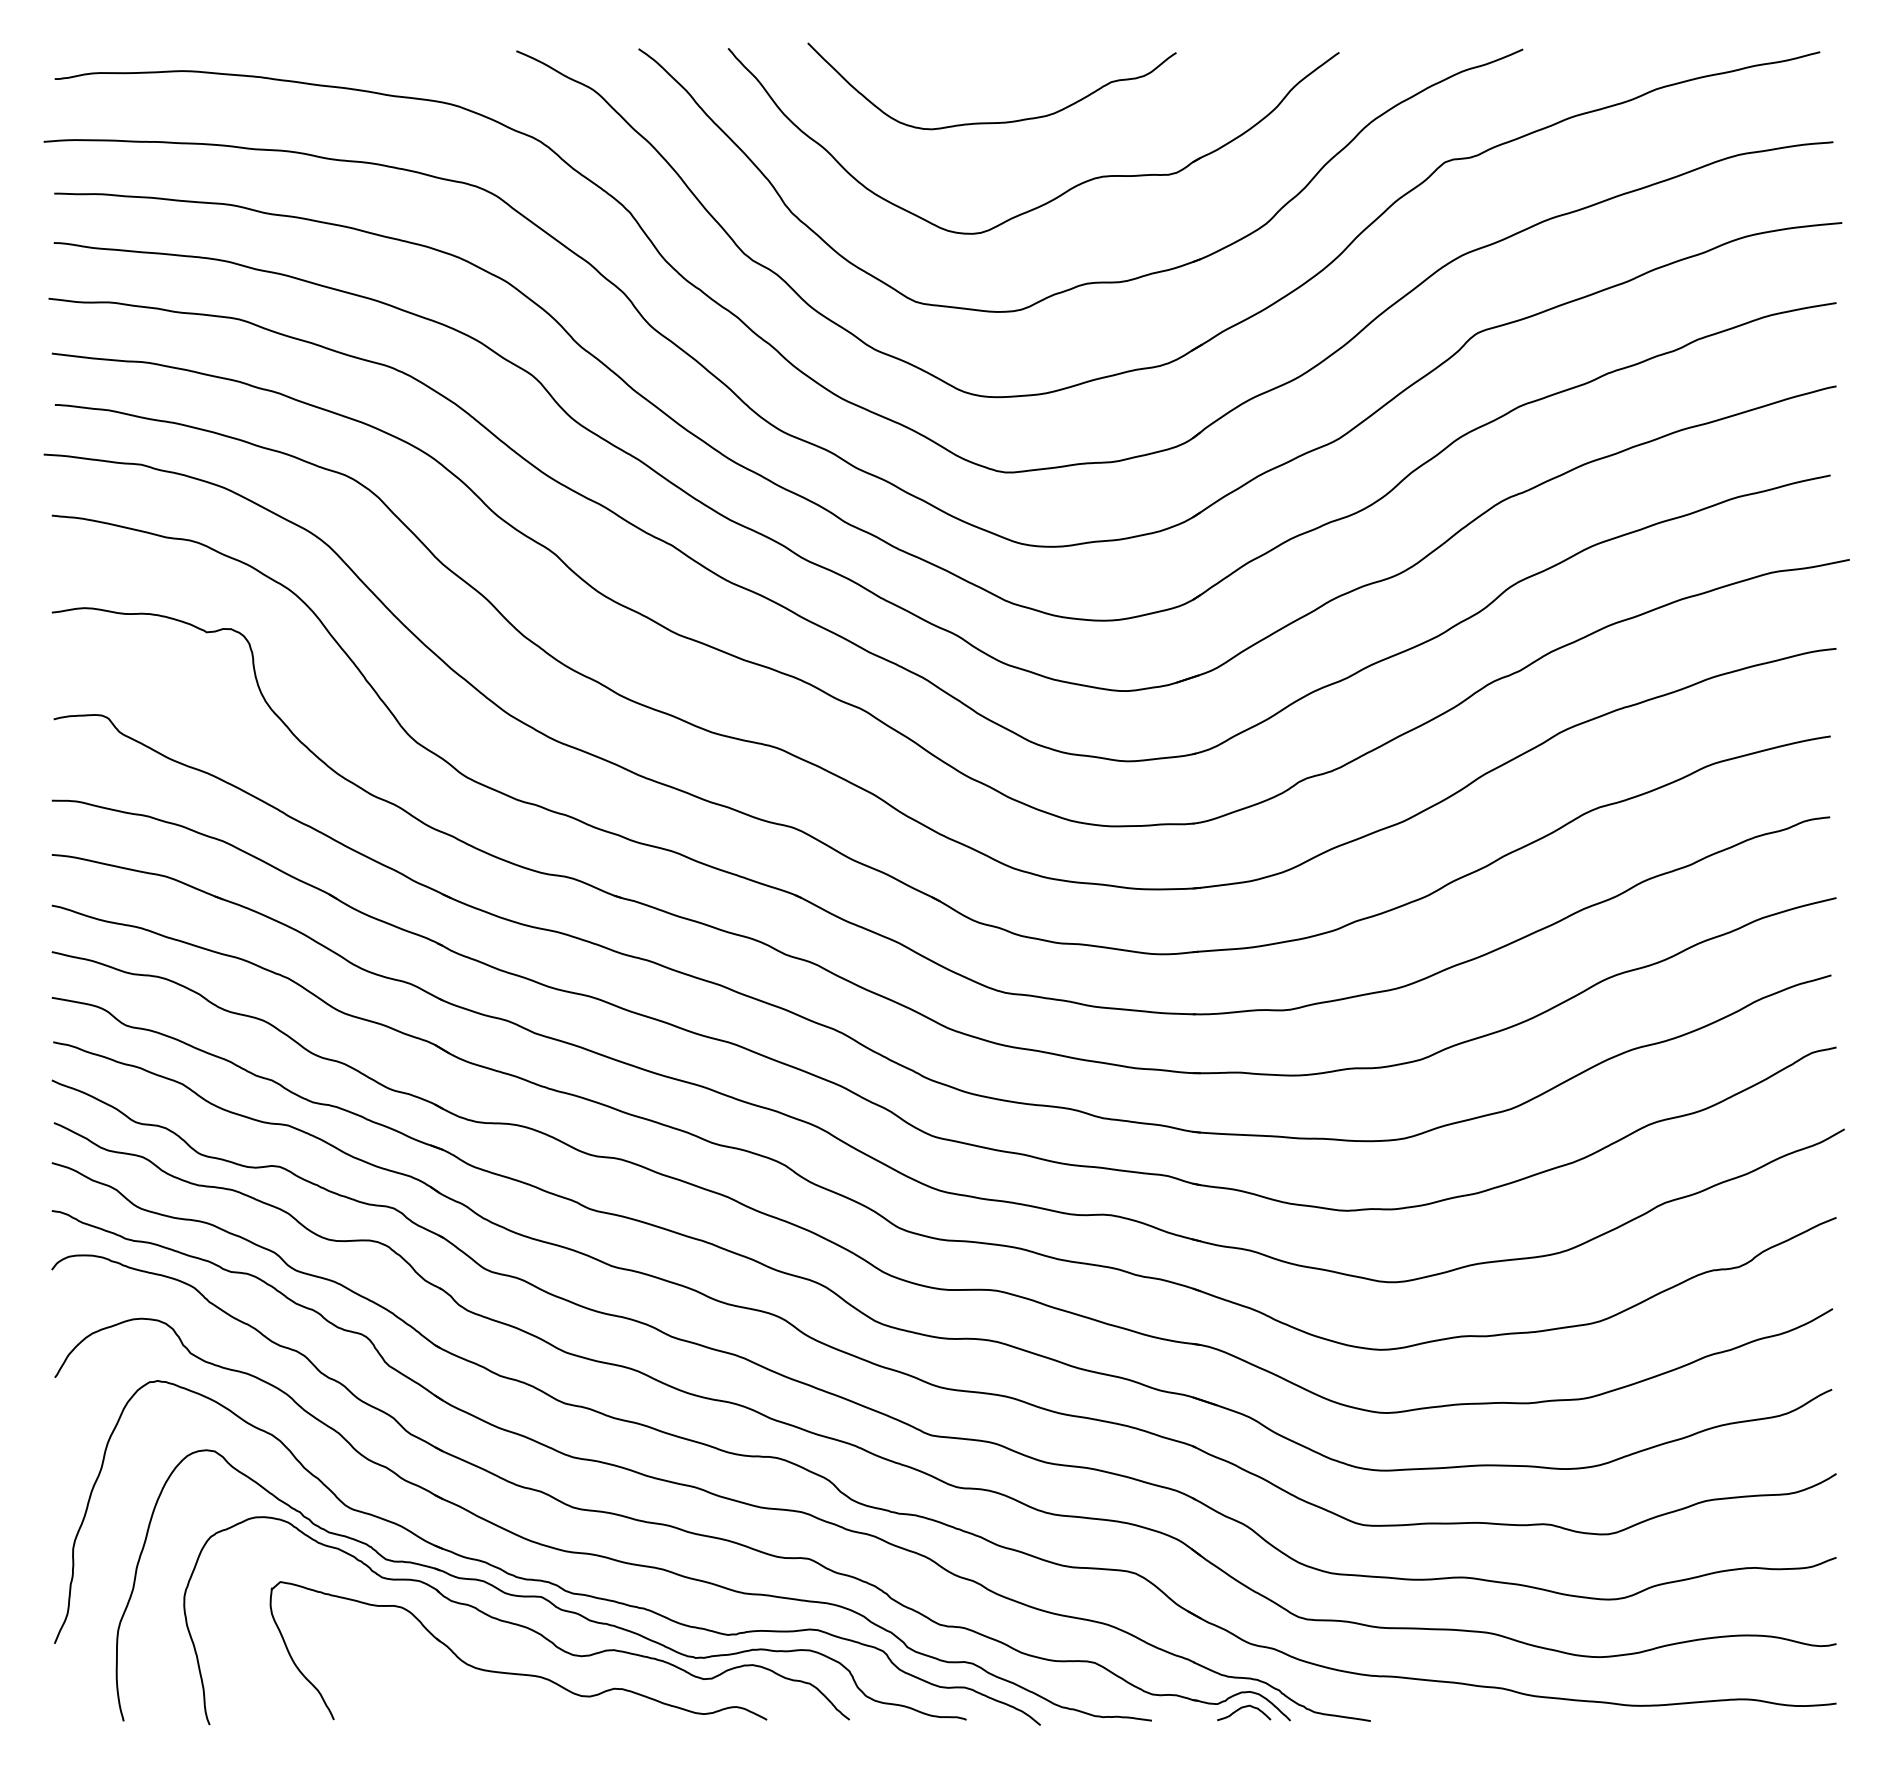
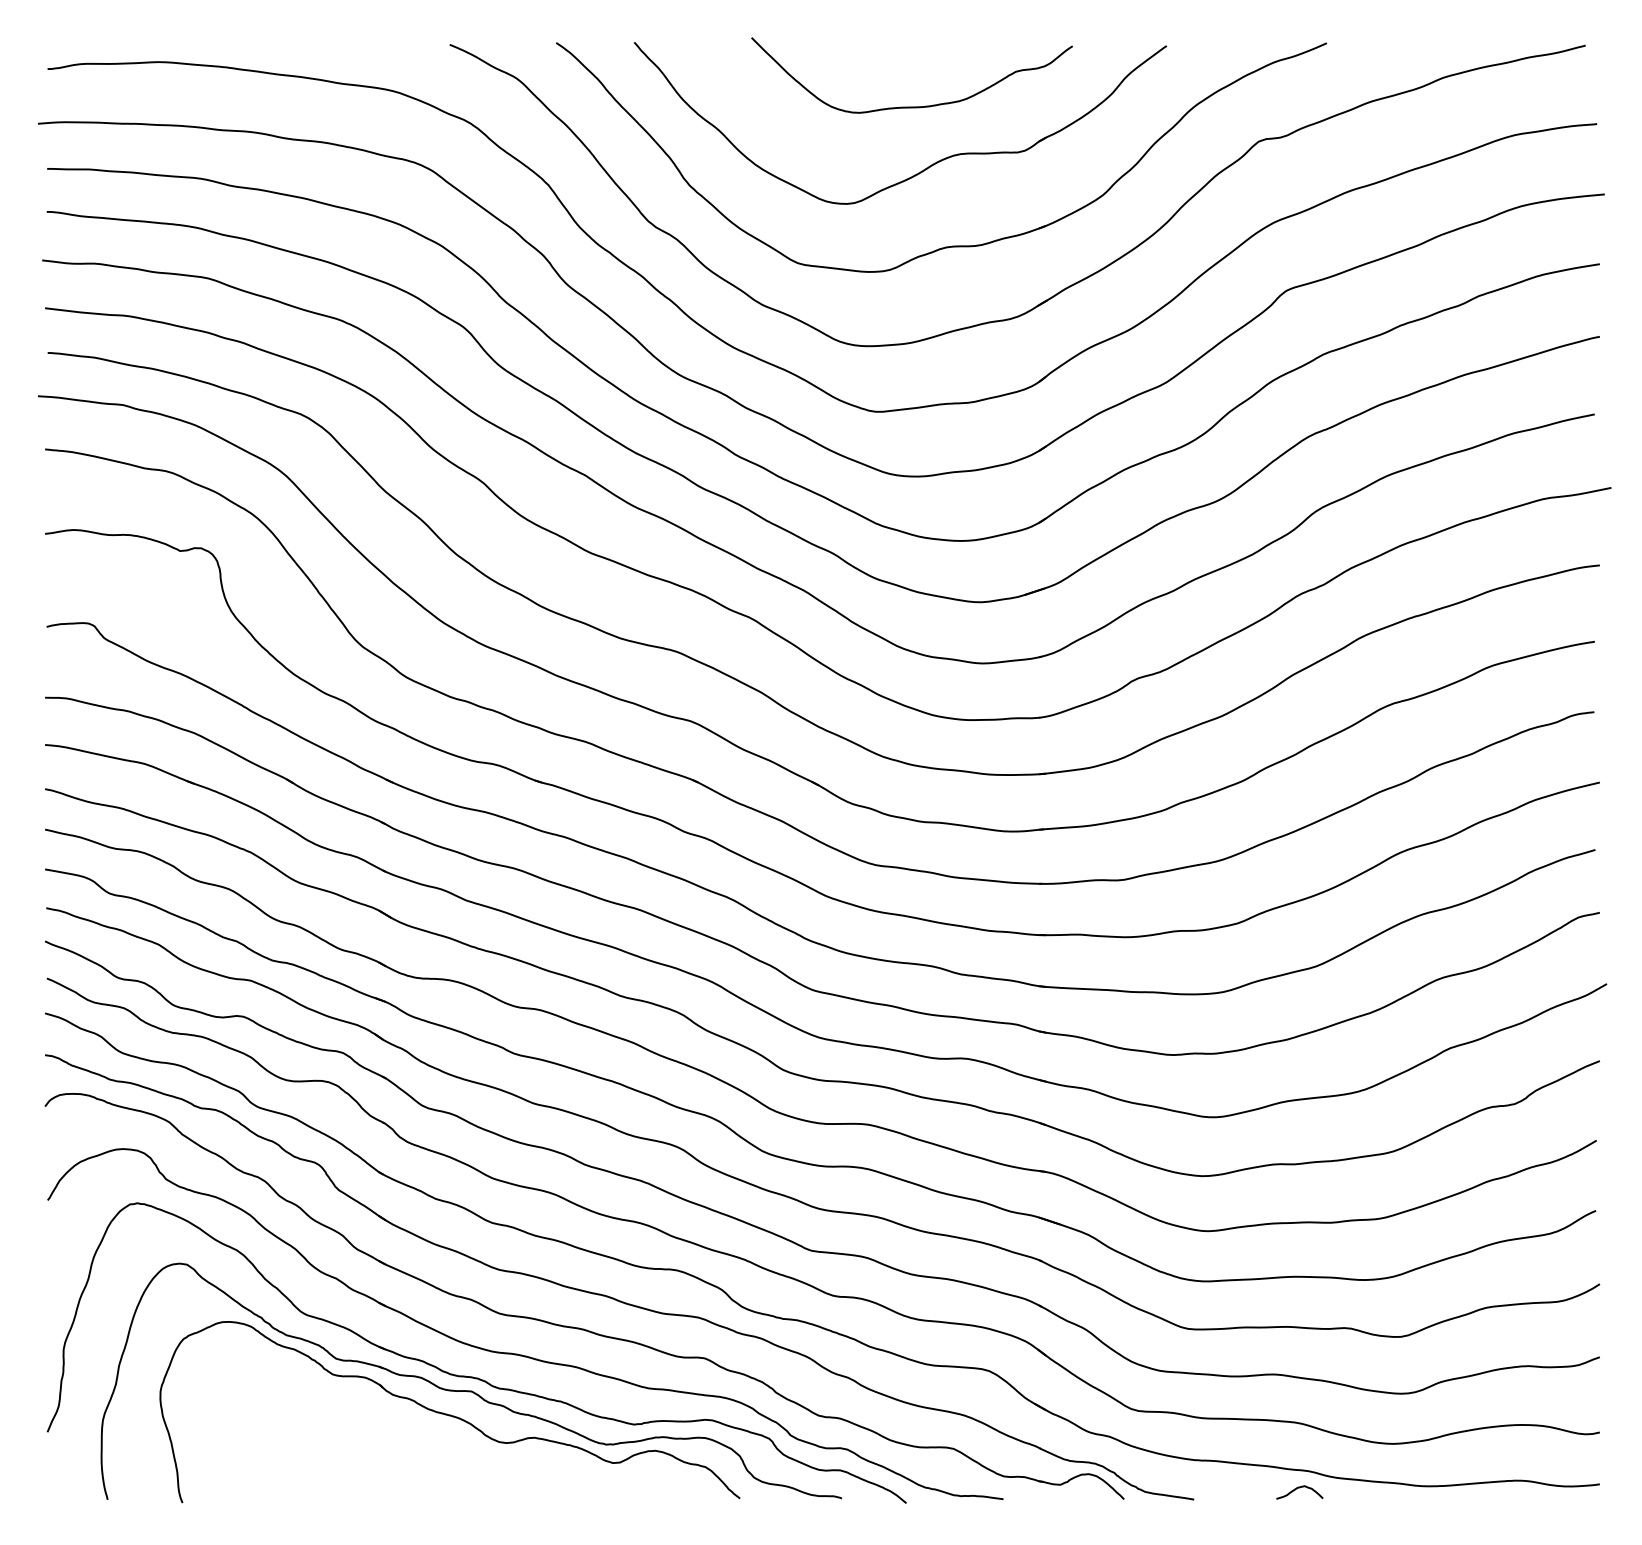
curve: (991, 122) -> (911, 106), moved
part: (512, 1672) -> (446, 1457), removed
curve: (1243, 1708) -> (1299, 1488), moved

